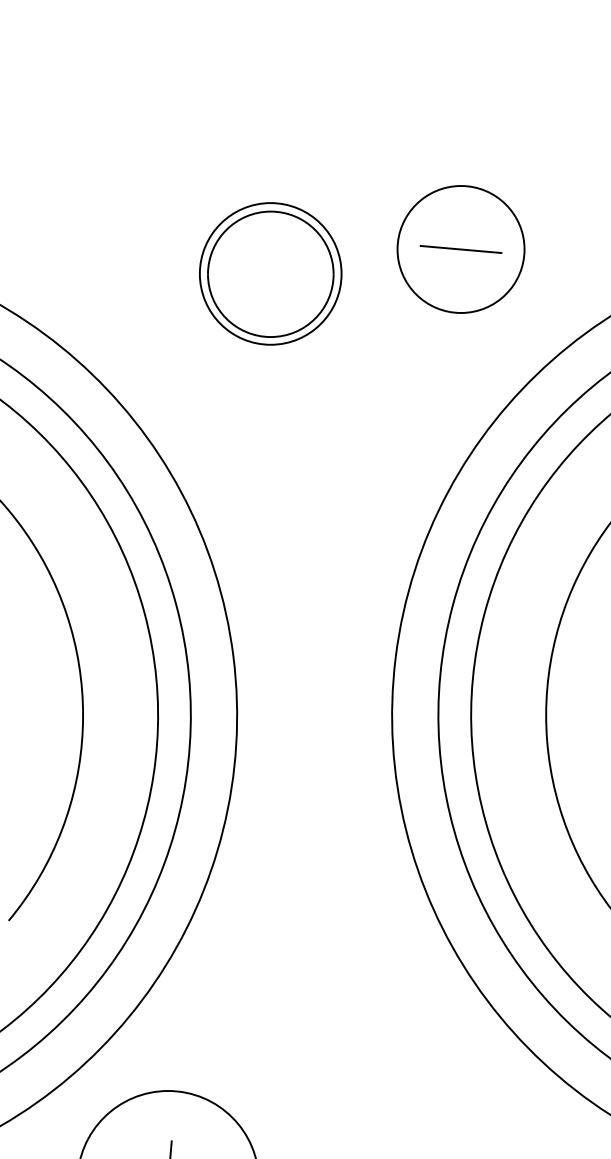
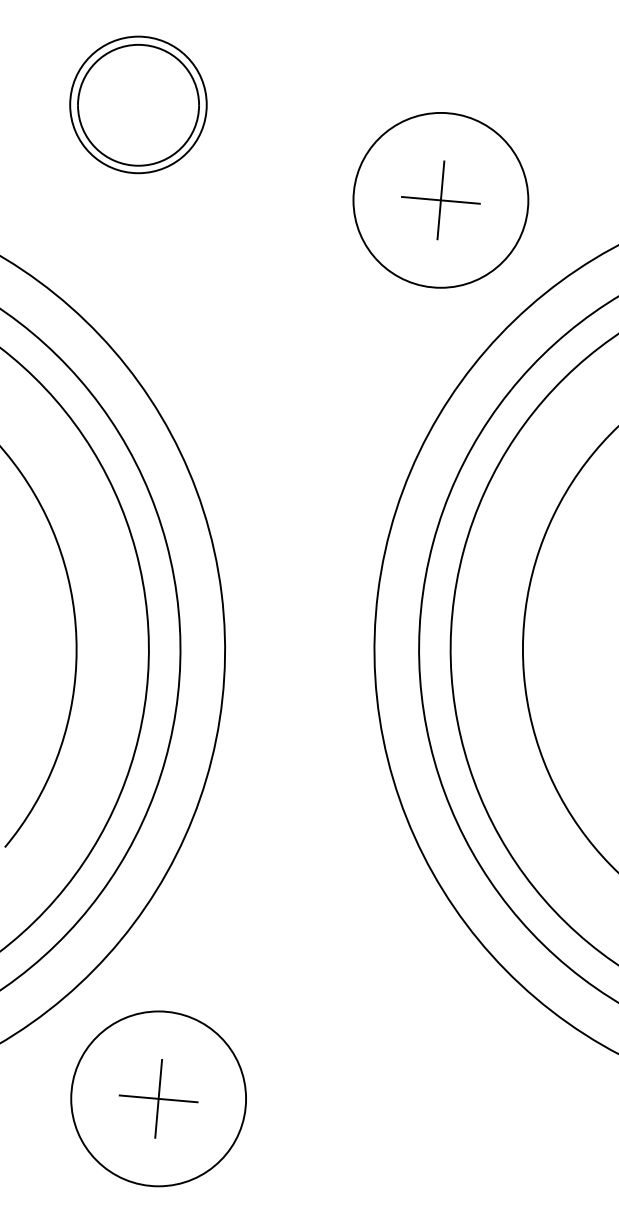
circle: (460, 248) -> (440, 199), size x1.43
line: (460, 249) -> (440, 200), added
part: (270, 273) -> (138, 104), moved

